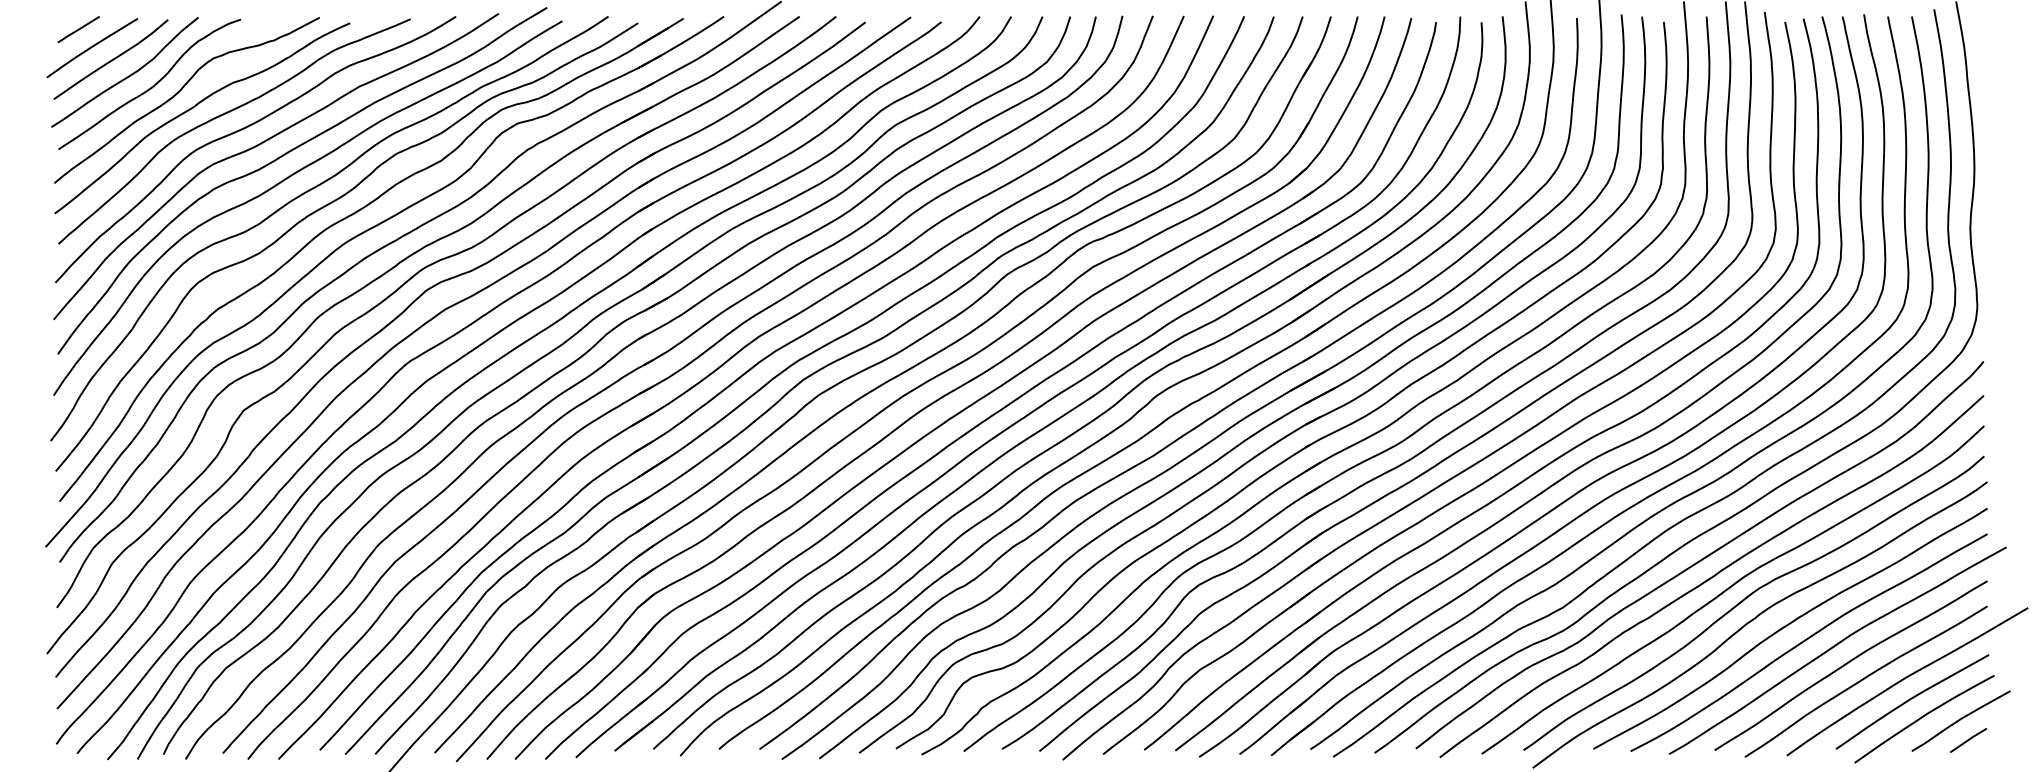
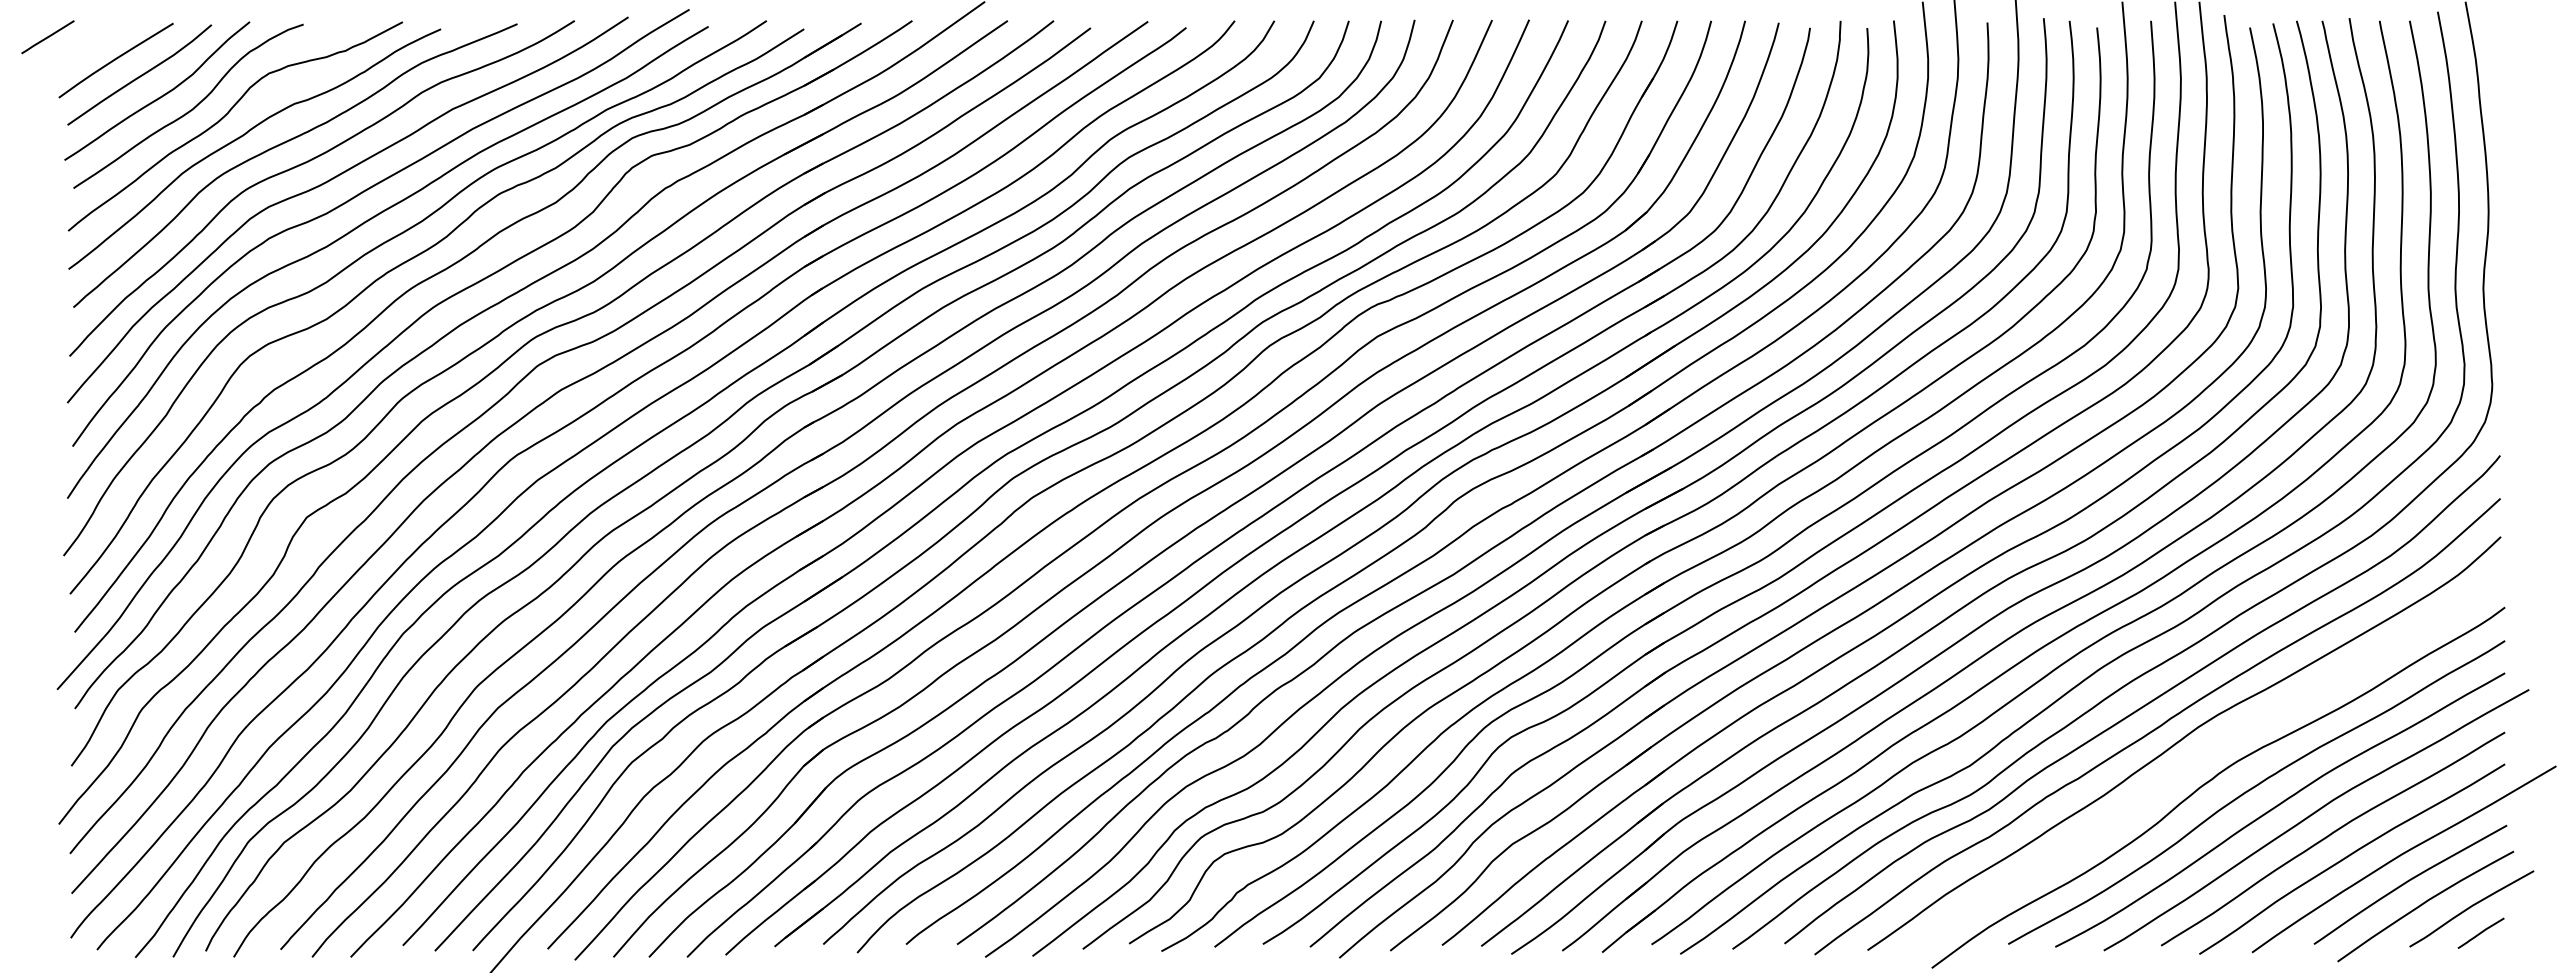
line: (78, 29) -> (47, 37), moved
curve: (1749, 597) -> (2204, 752), removed

